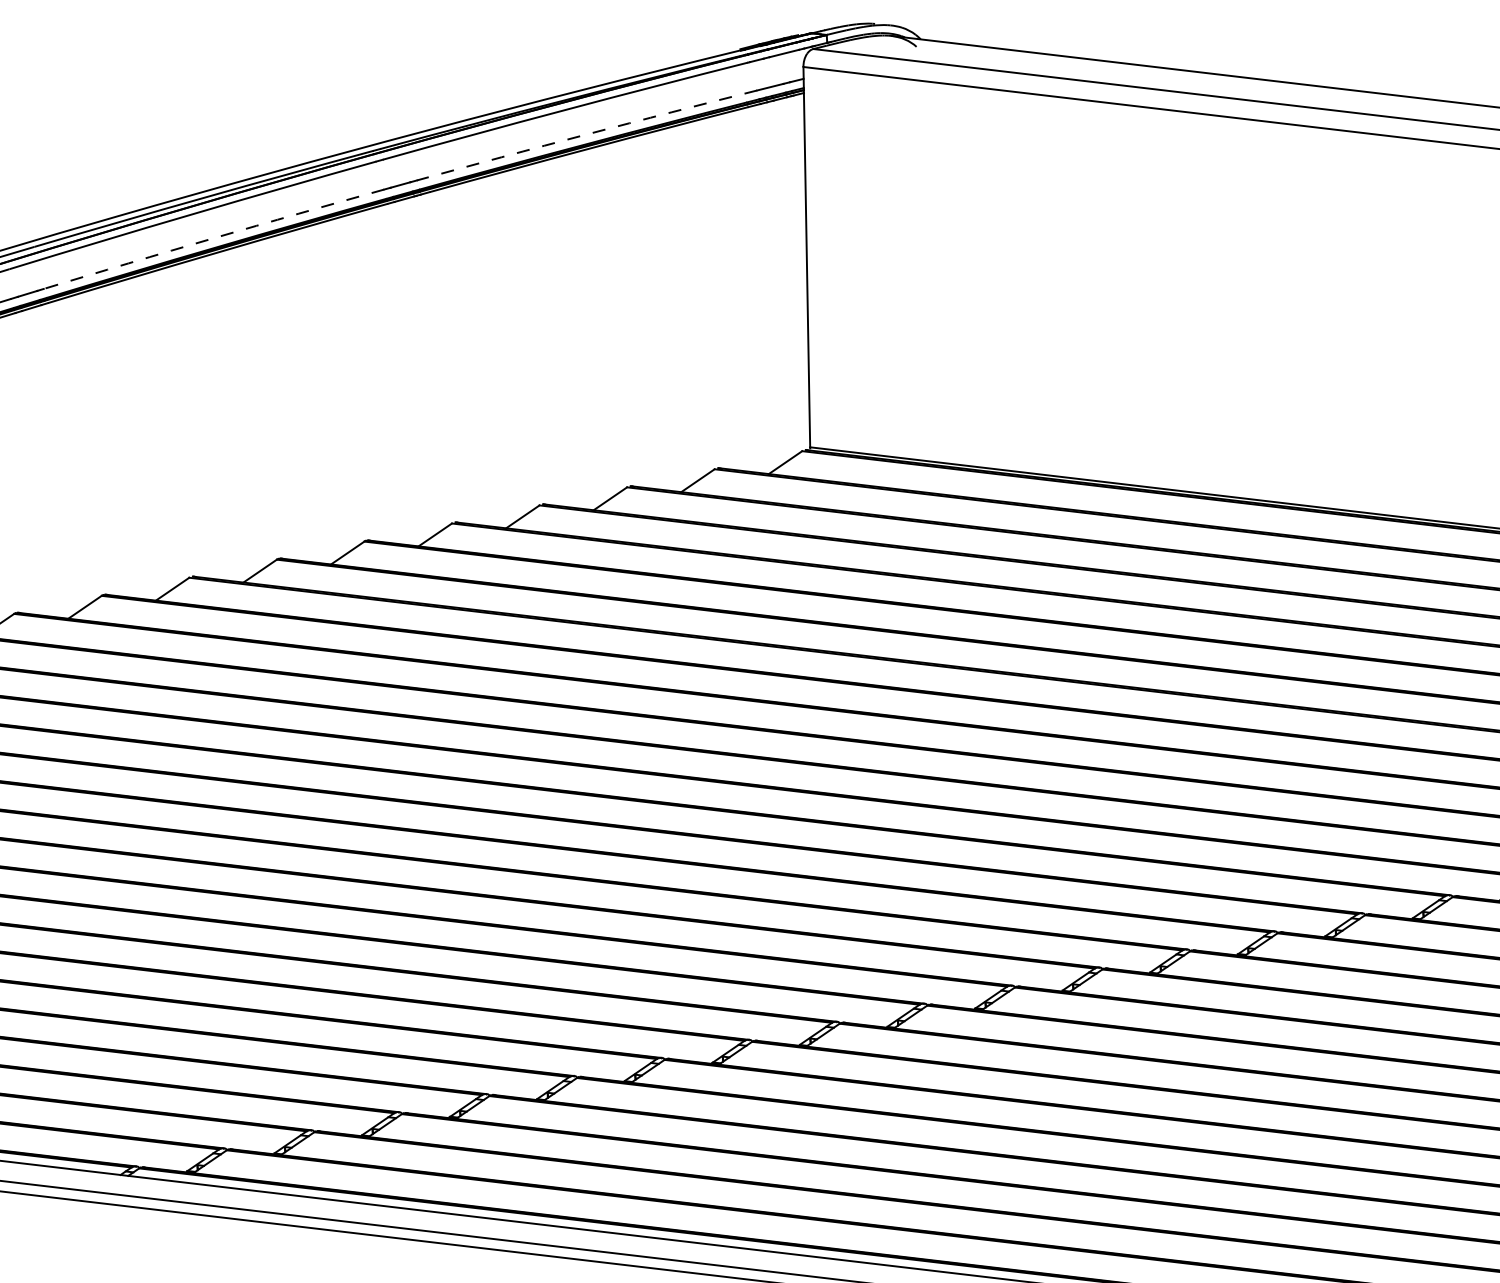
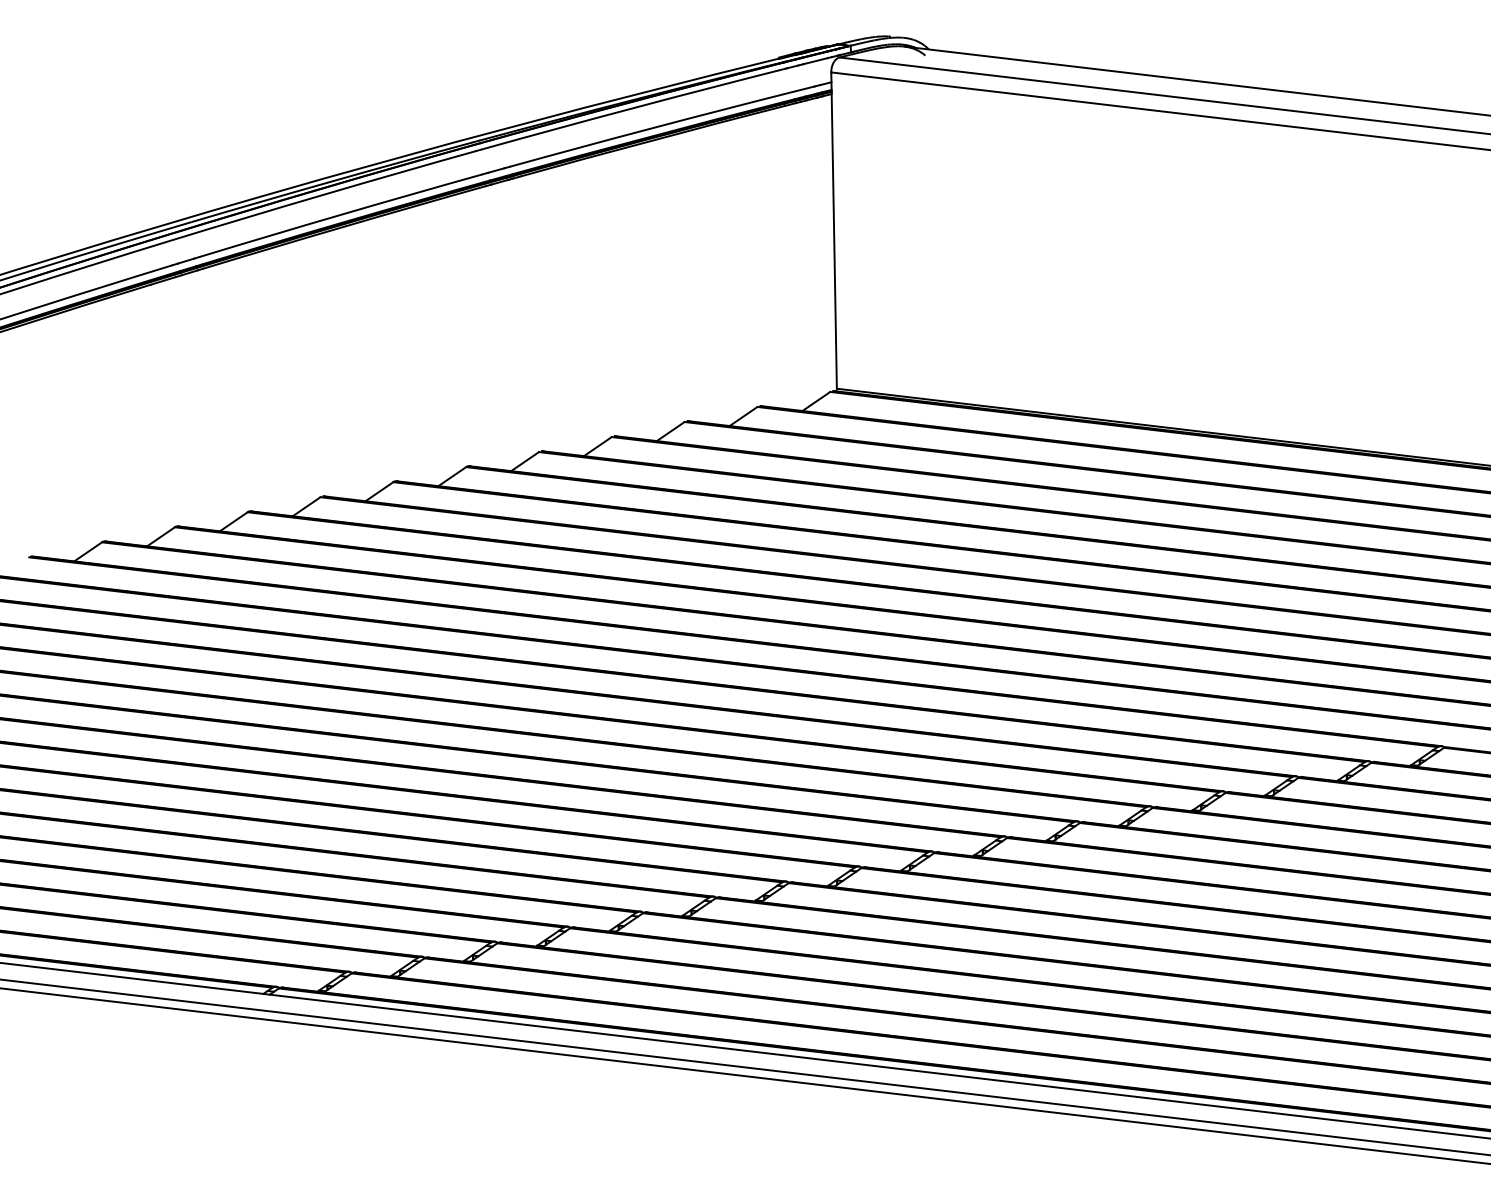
arc: (587, 134) -> (651, 128), dashed -> solid
arc: (213, 237) -> (340, 214), dashed -> solid

